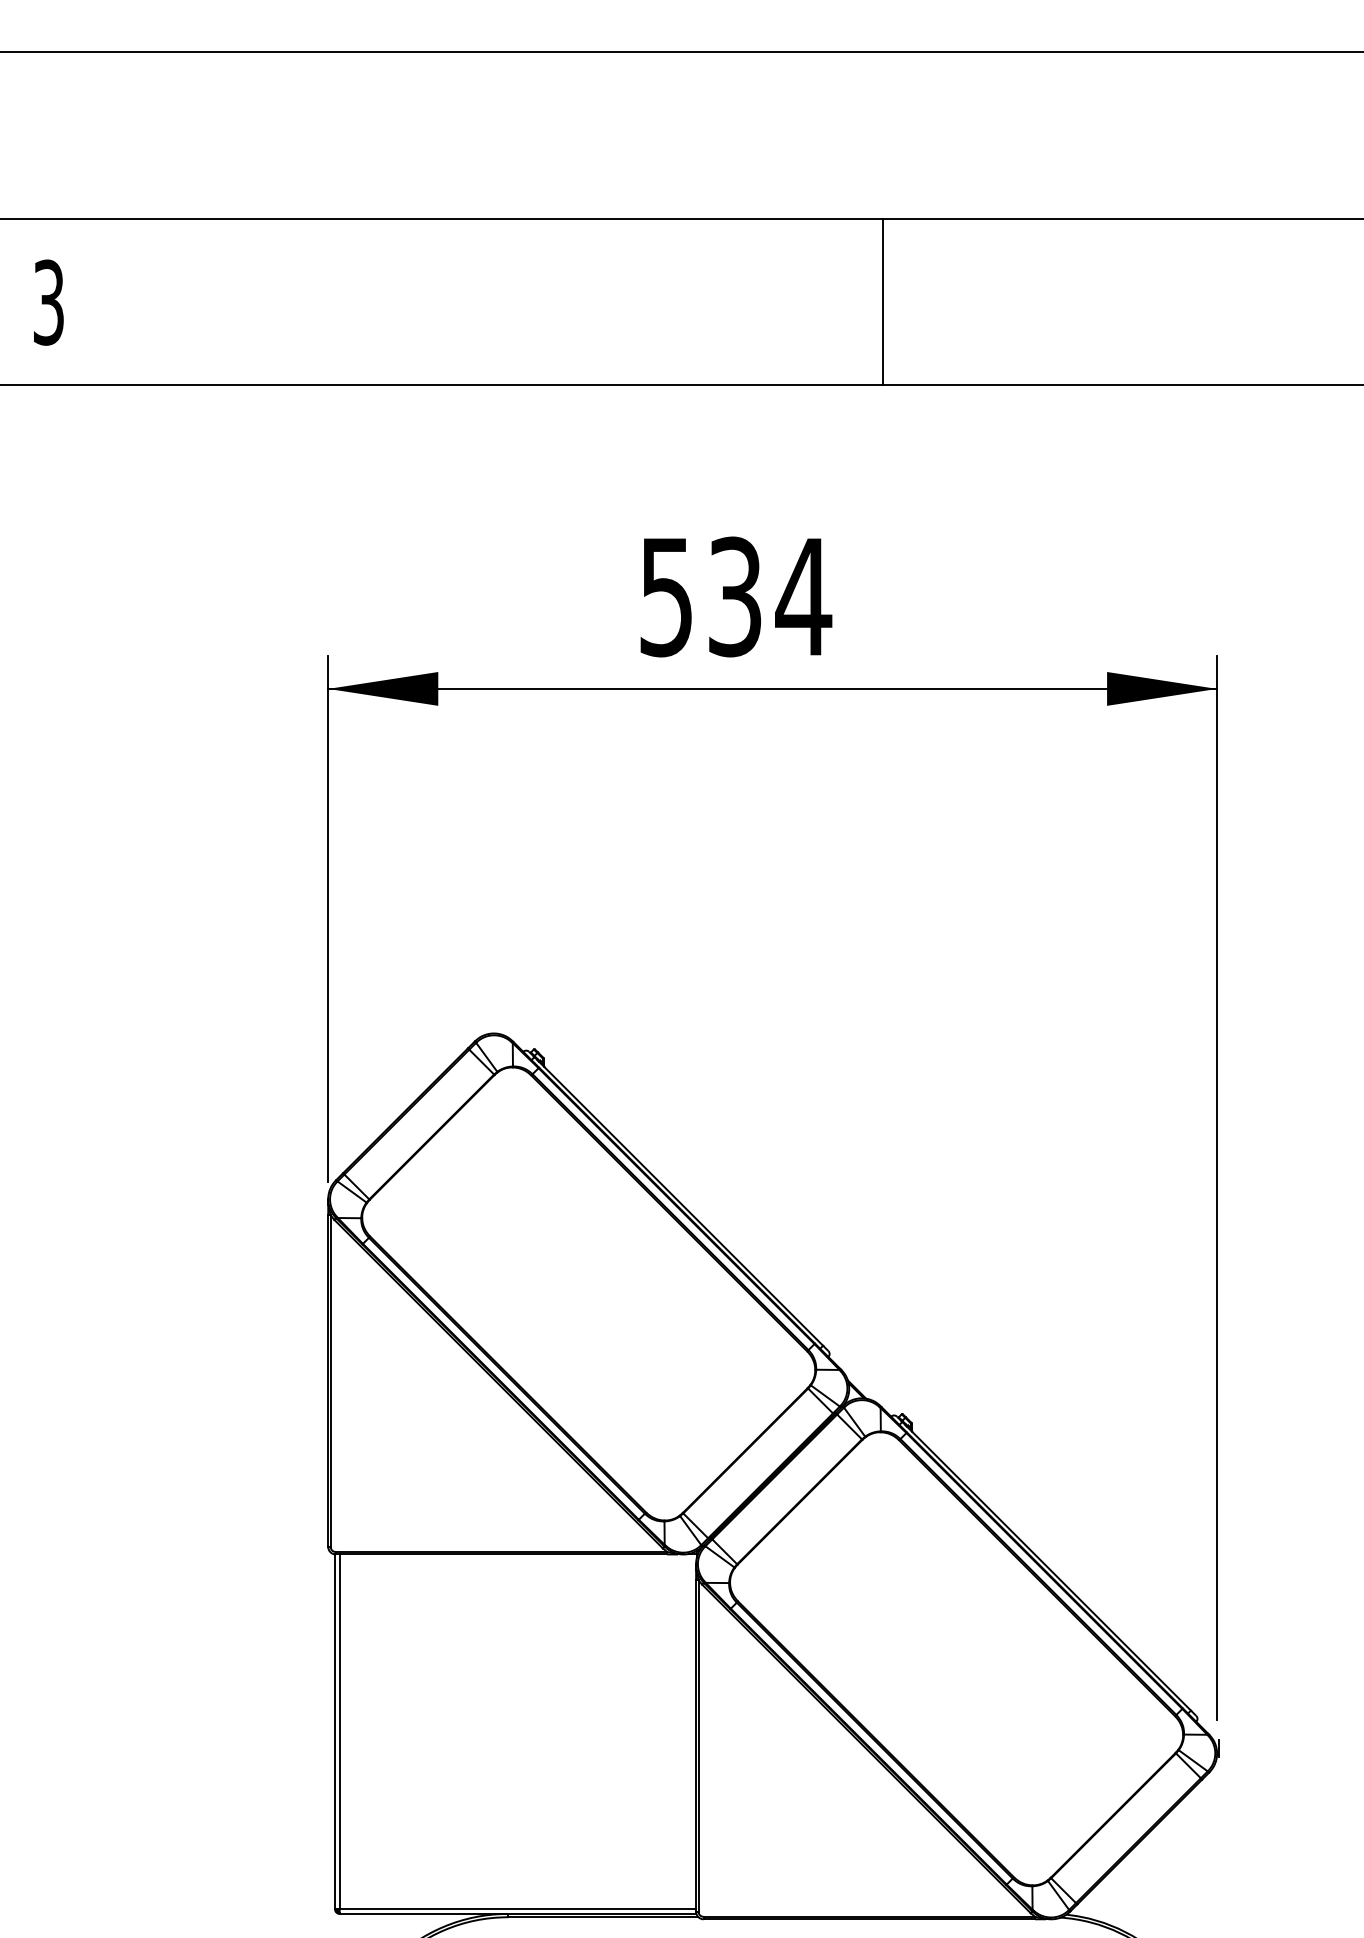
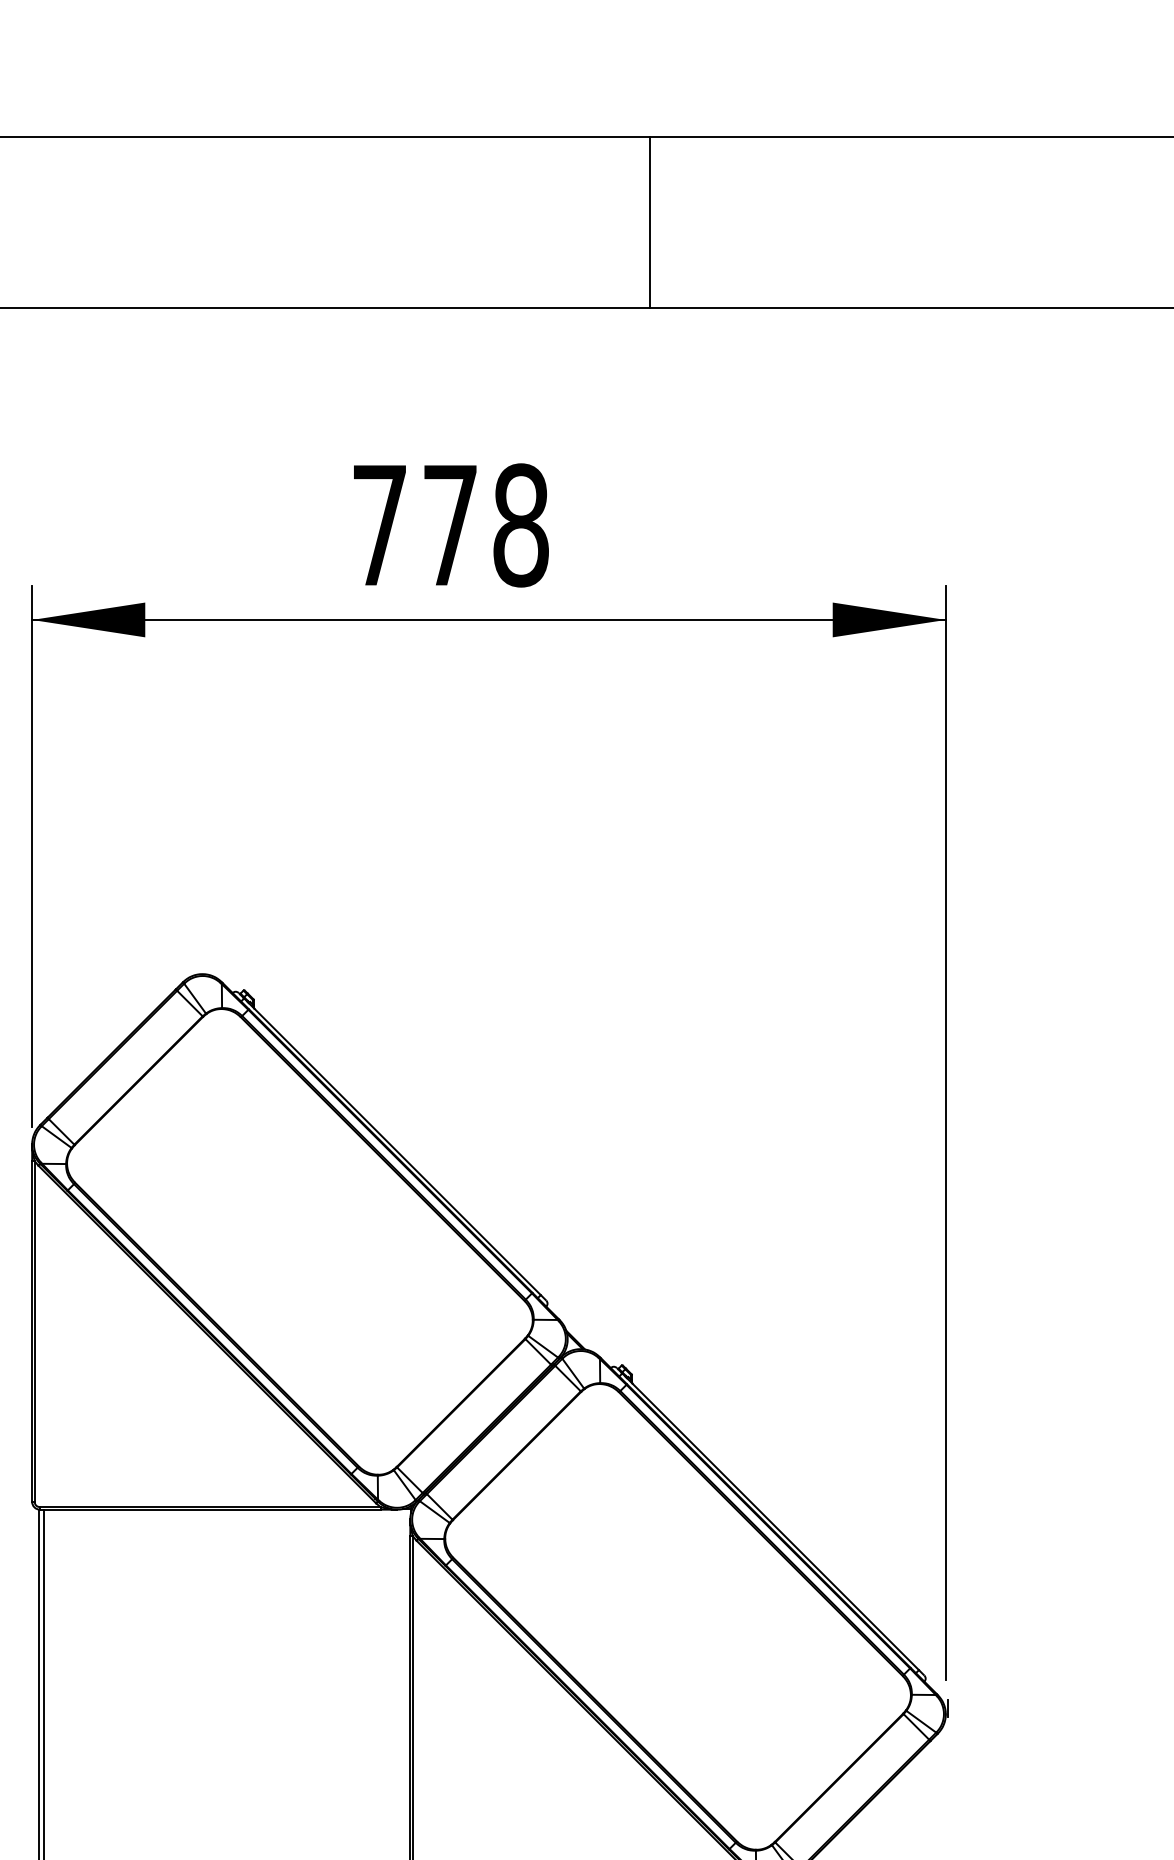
line: (882, 301) -> (650, 221), moved
text: (736, 596) -> (451, 524), 534 -> 778

